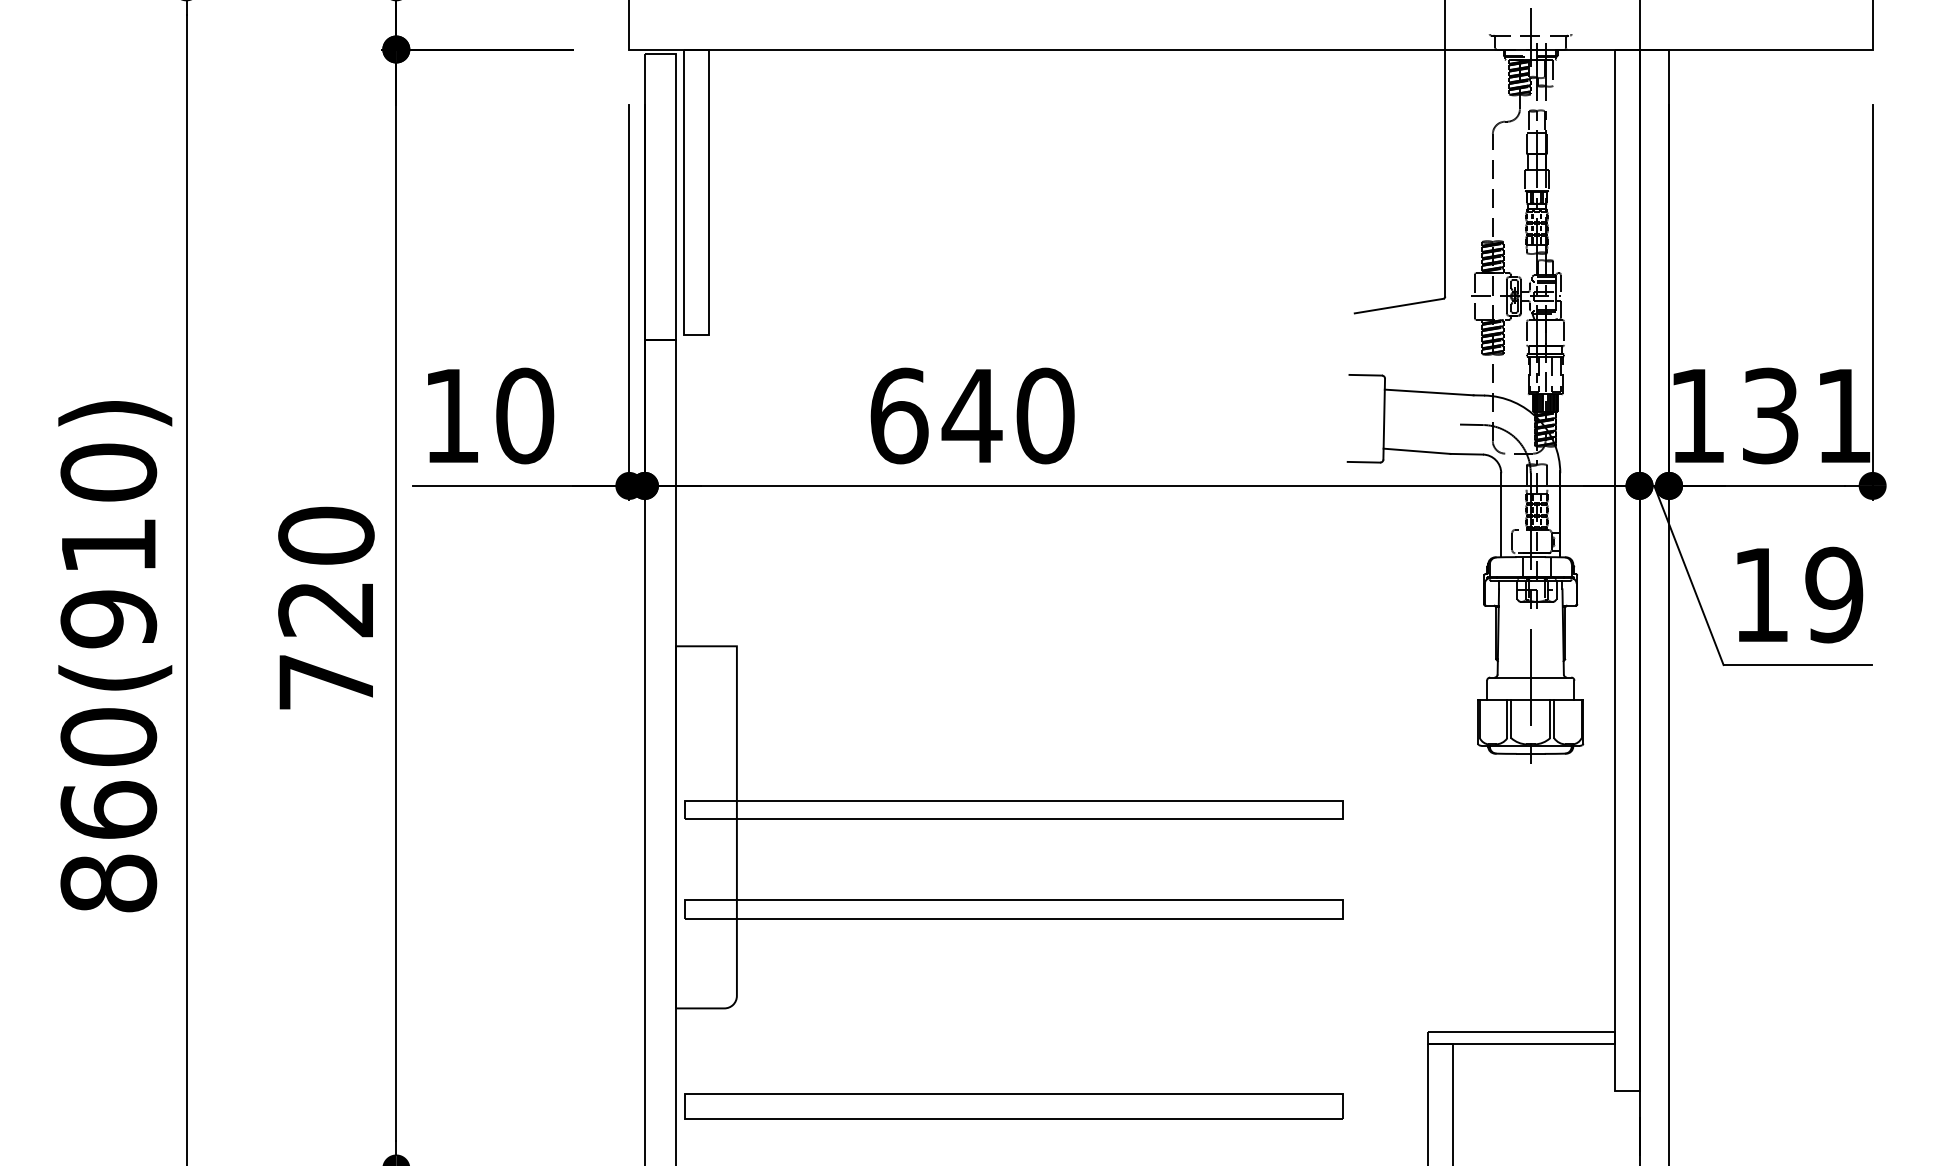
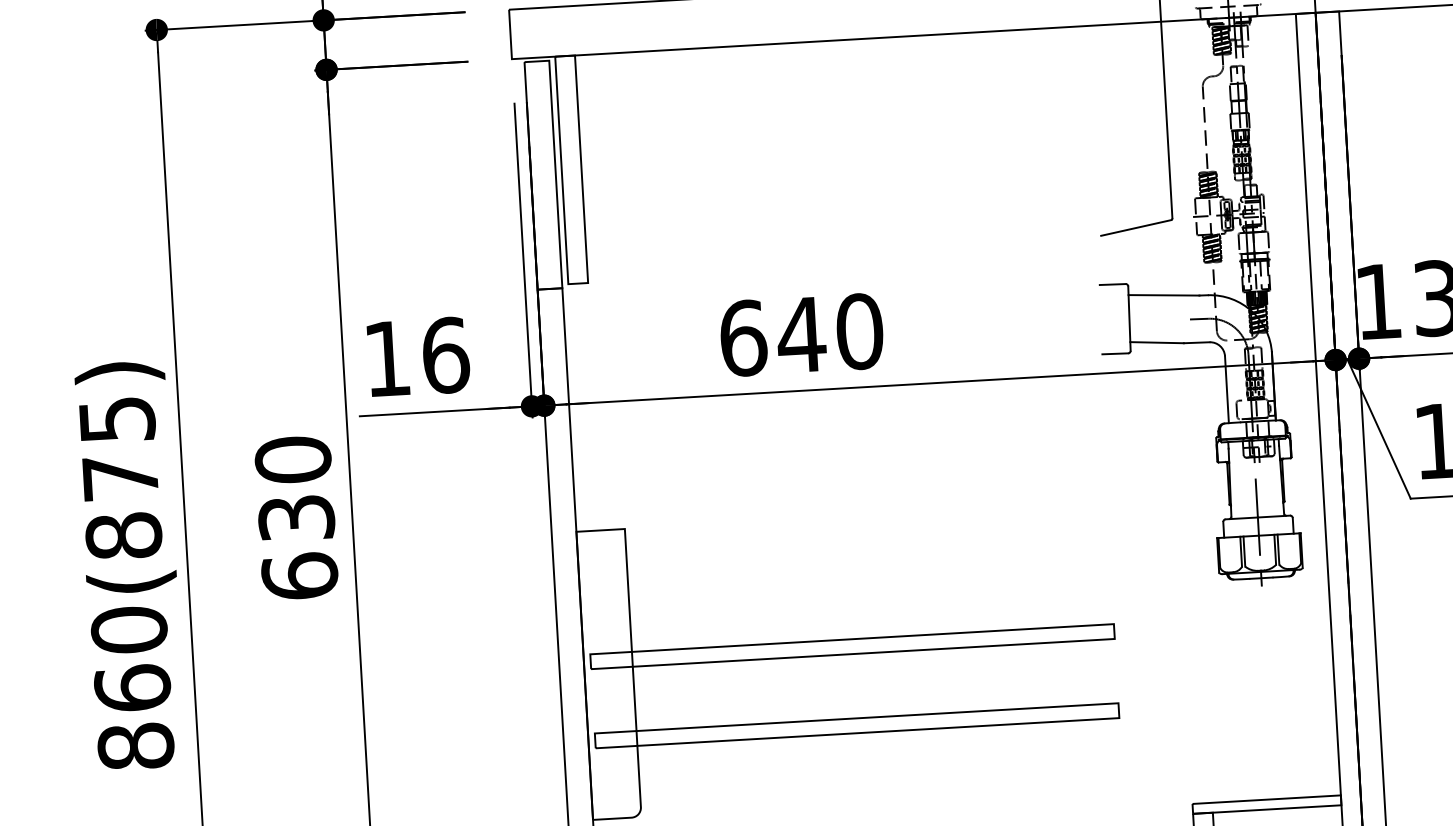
text: (525, 415) -> (446, 355), 10 -> 16
text: (108, 545) -> (120, 477), 860(910) -> 860(875)
text: (326, 645) -> (298, 547), 720 -> 630

